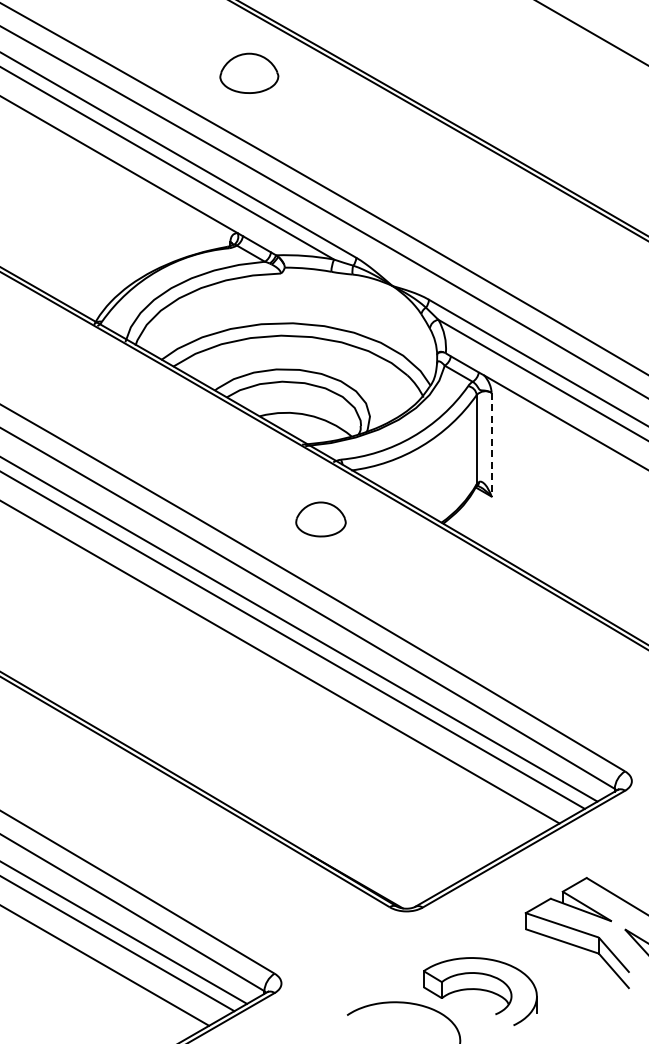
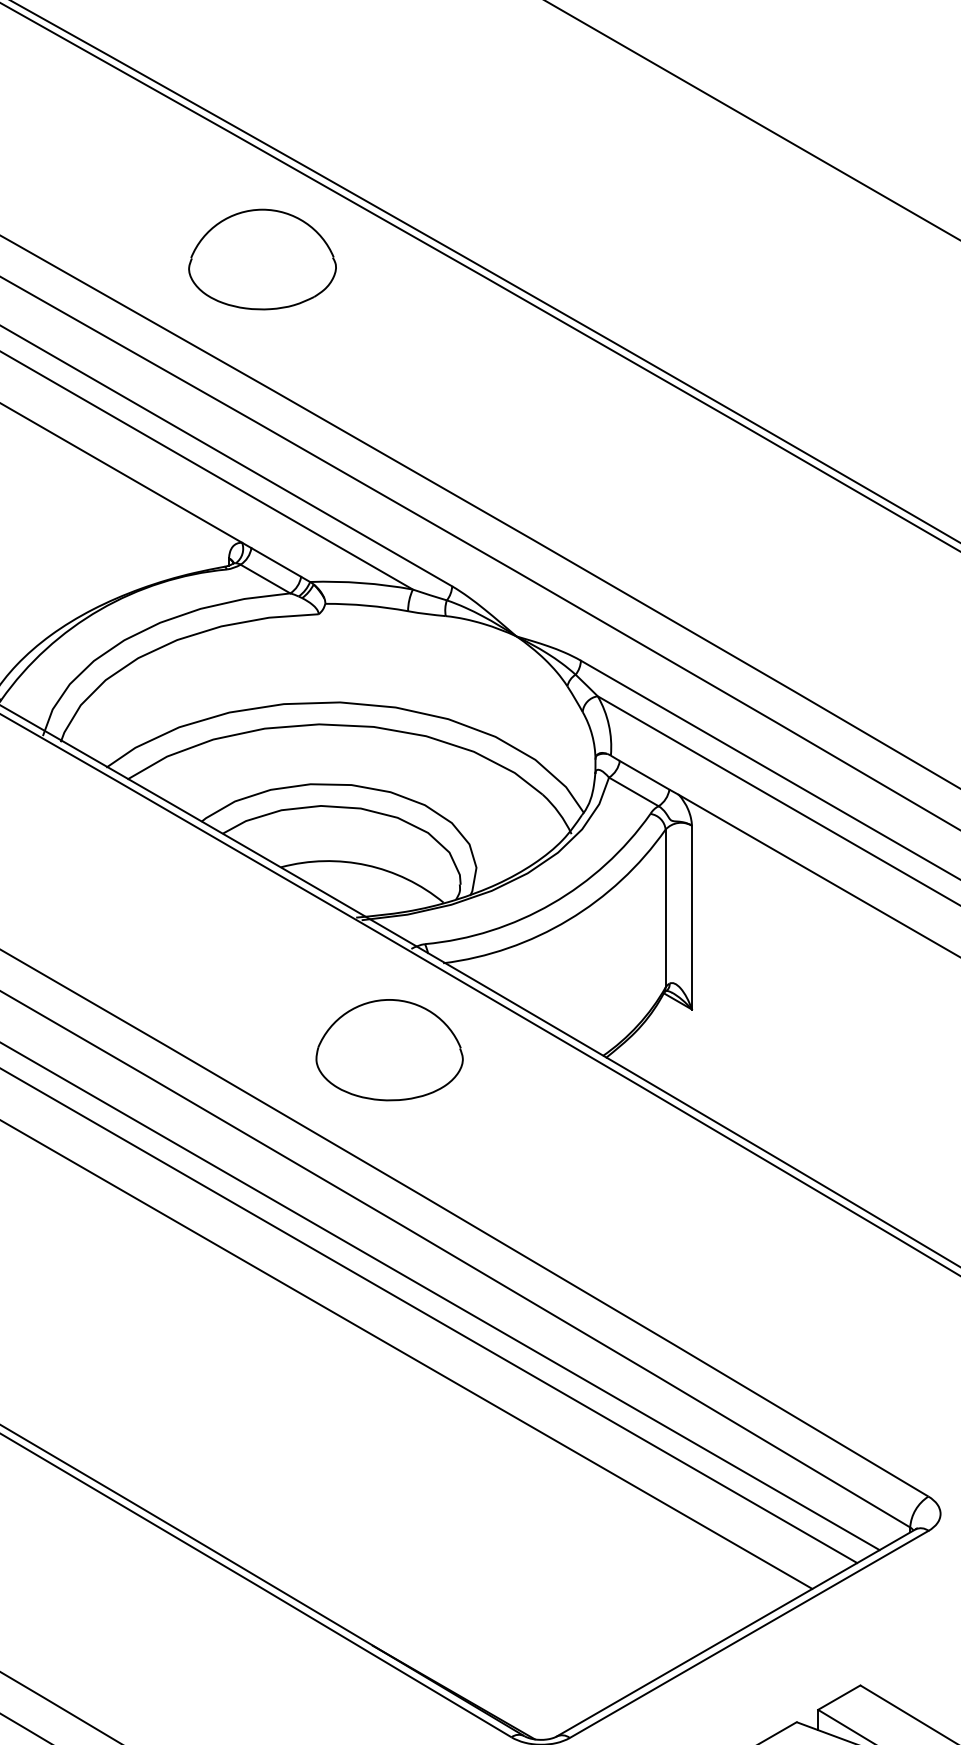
part: (249, 73) -> (262, 259), size x1.43
line: (491, 444) -> (691, 917), dashed -> solid
part: (320, 519) -> (388, 1050), size x1.67

